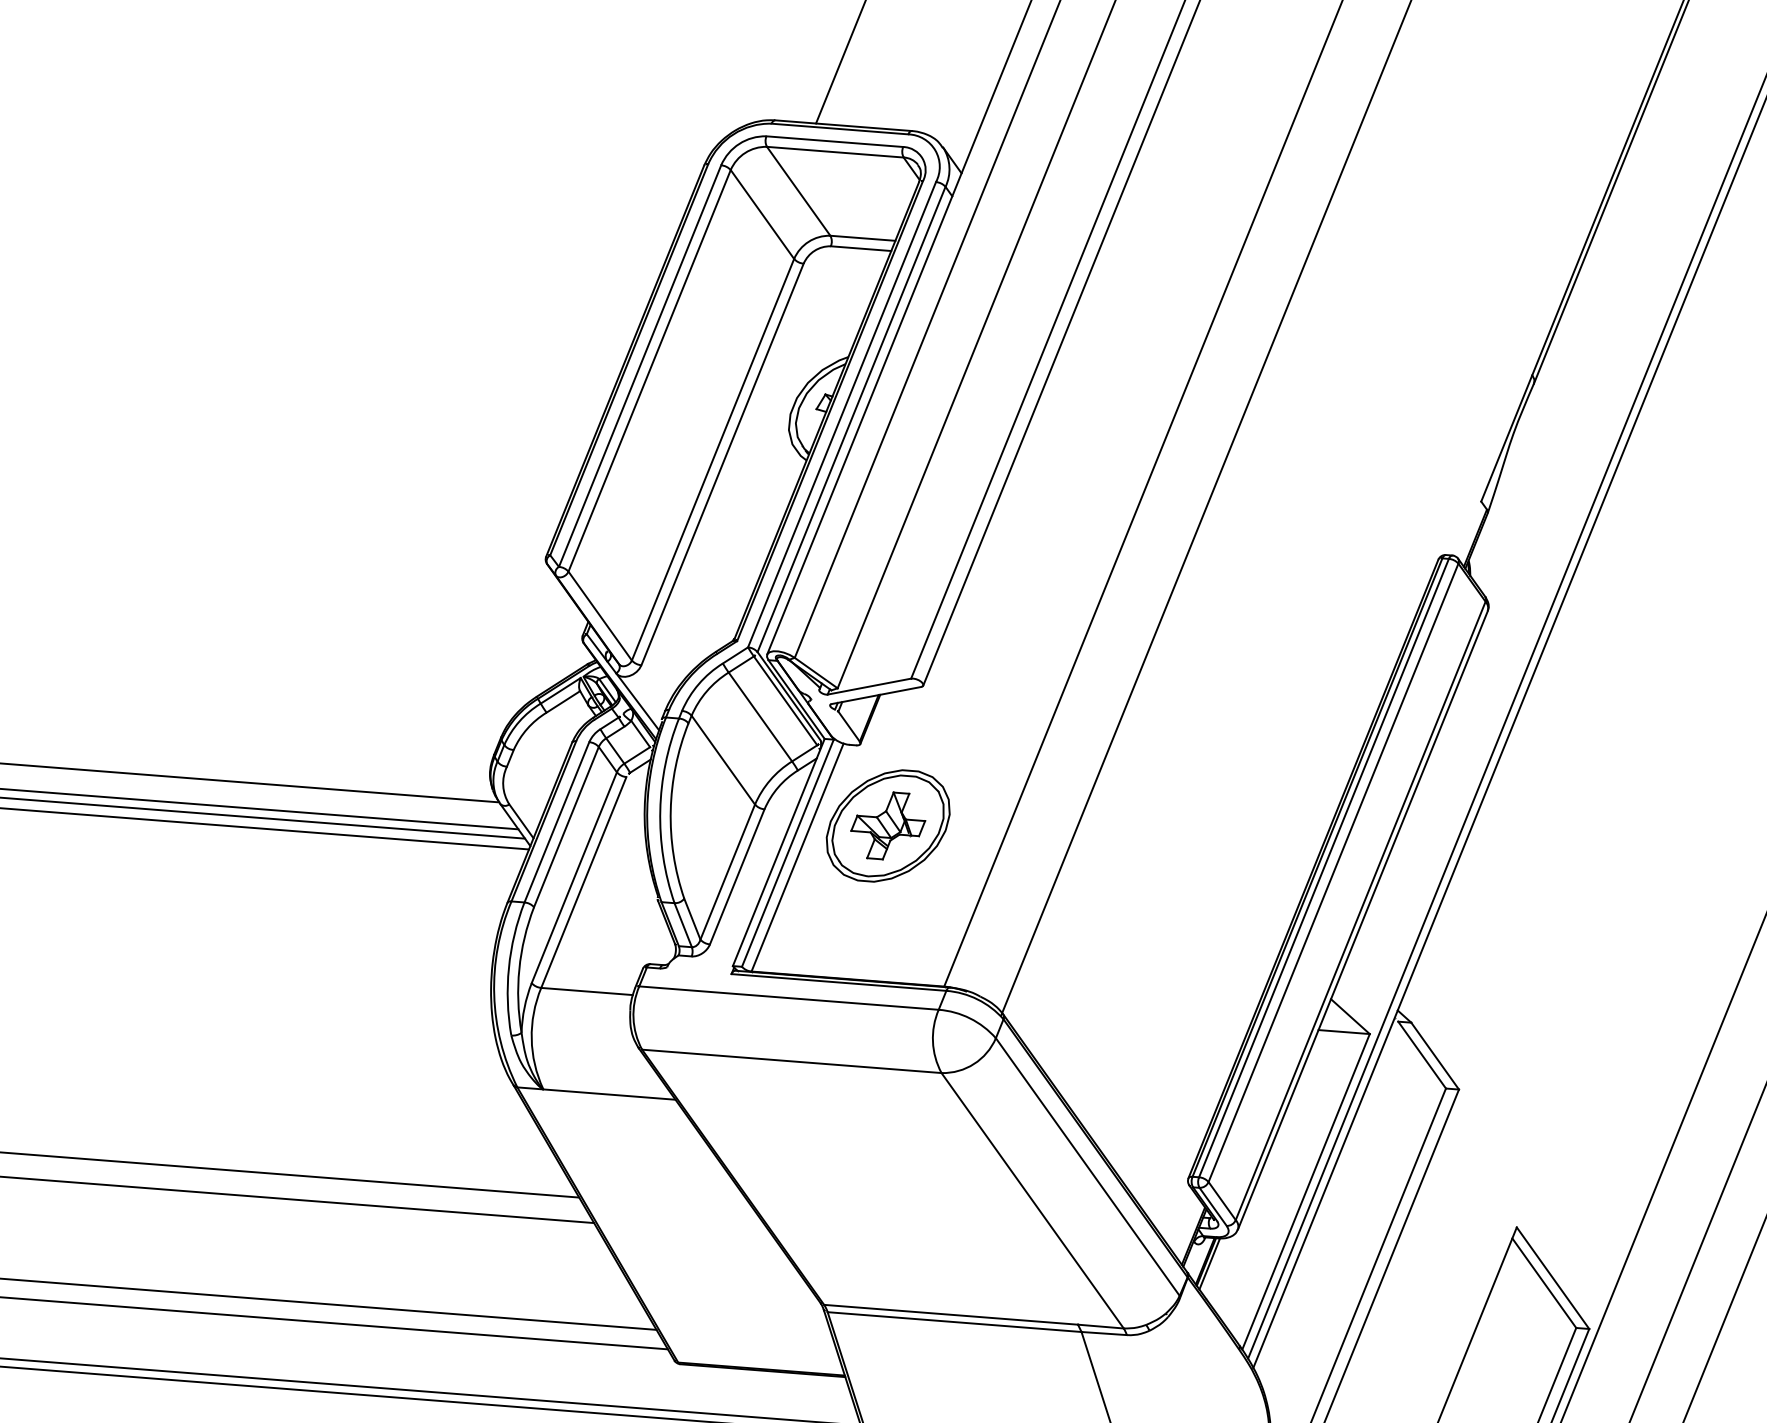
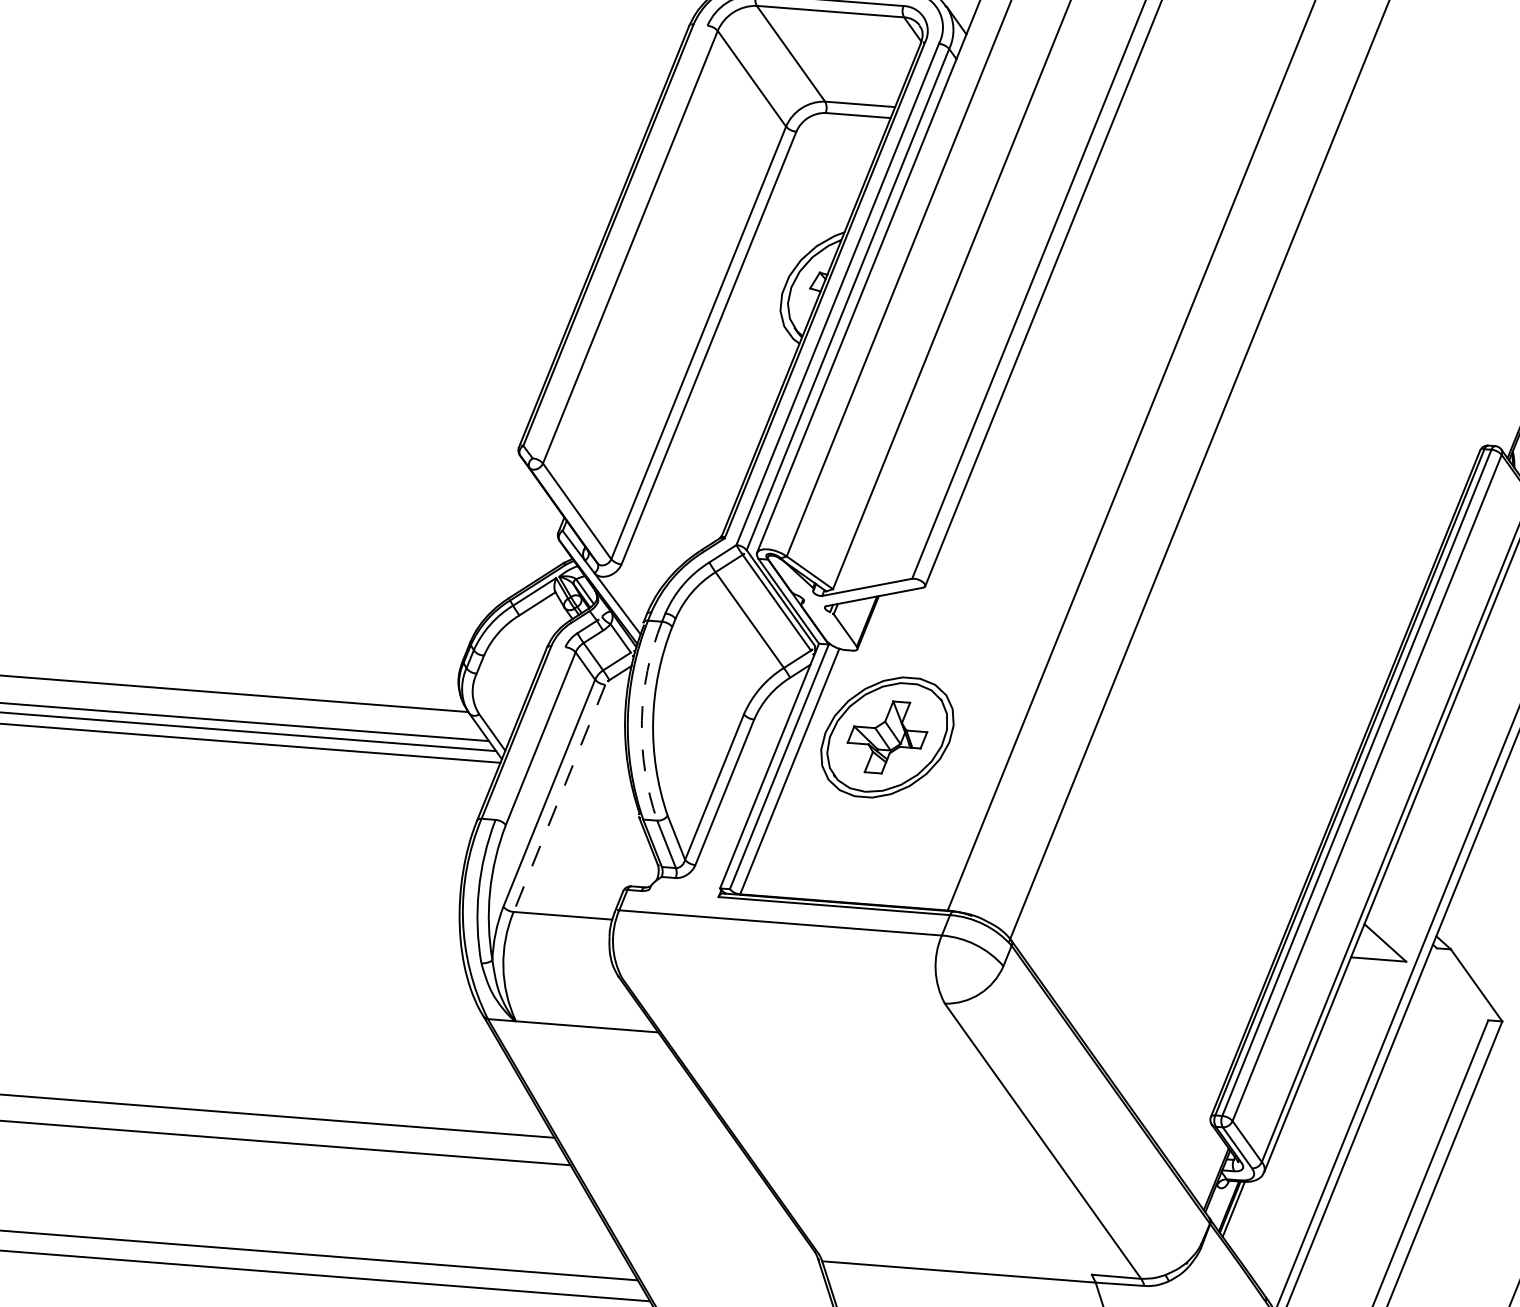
line: (639, 365) -> (619, 241), removed
line: (723, 759) -> (709, 665), removed
arc: (660, 810) -> (642, 720), solid -> dashed
line: (556, 822) -> (530, 733), removed
line: (583, 882) -> (559, 798), solid -> dashed
line: (1421, 1054) -> (1461, 983), removed
line: (791, 1061) -> (783, 991), removed
line: (1087, 1166) -> (1102, 1104), removed
line: (1305, 1191) -> (1336, 1131), removed
line: (951, 1314) -> (955, 1263), removed

